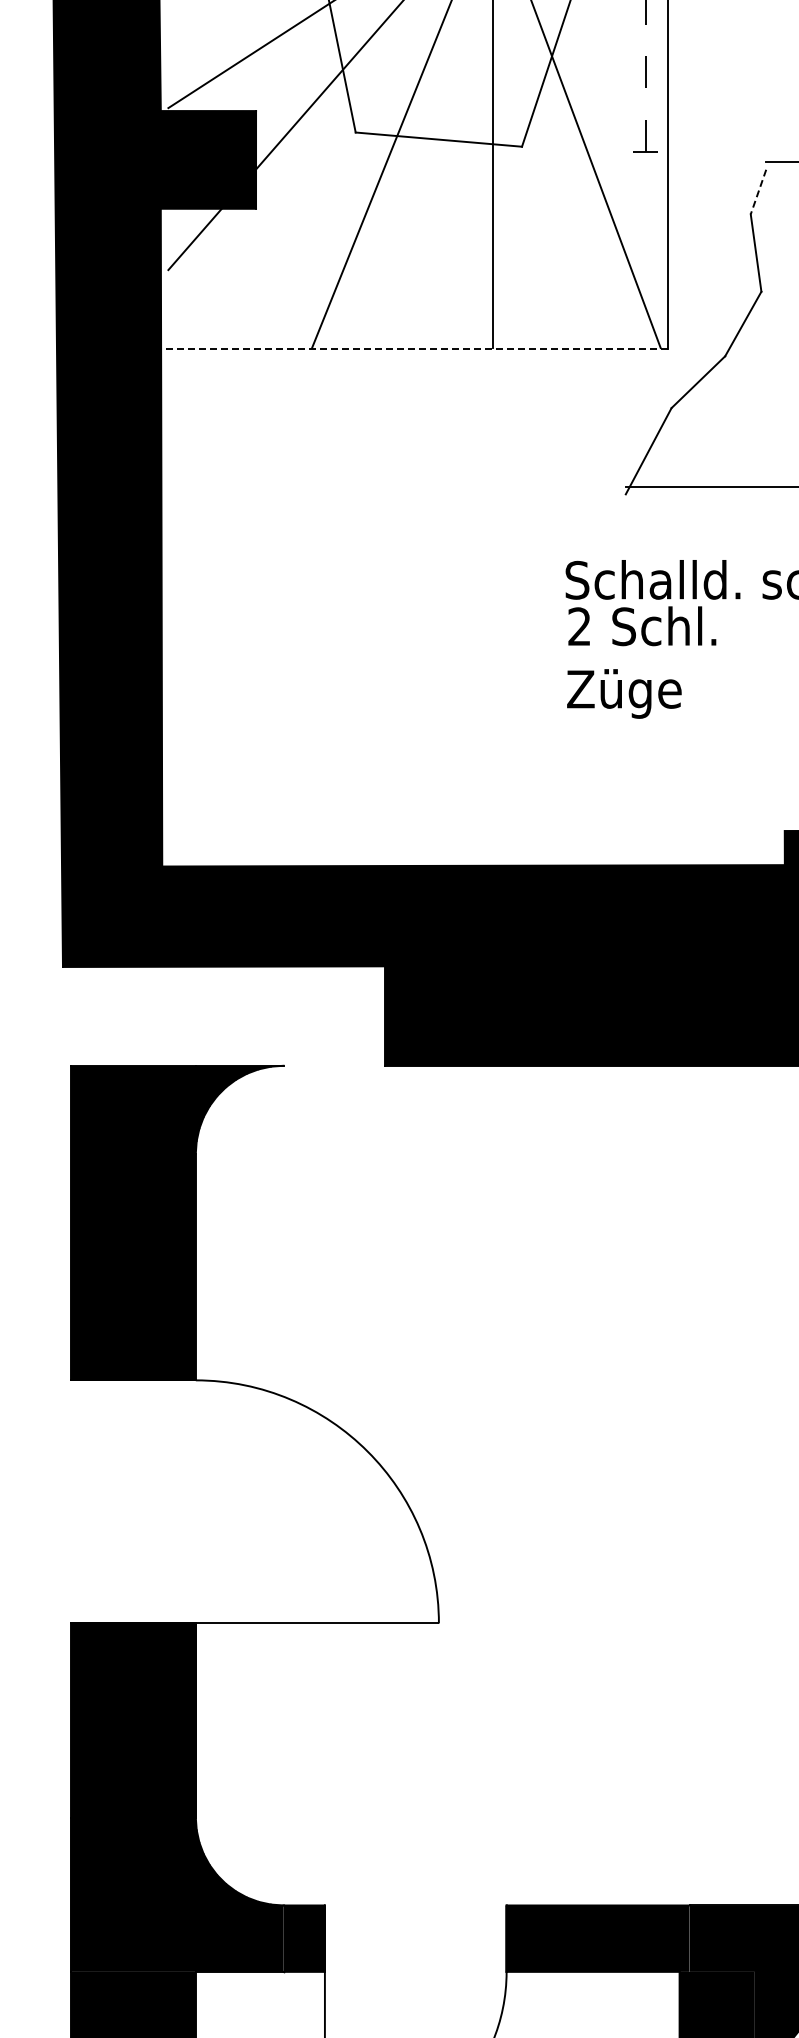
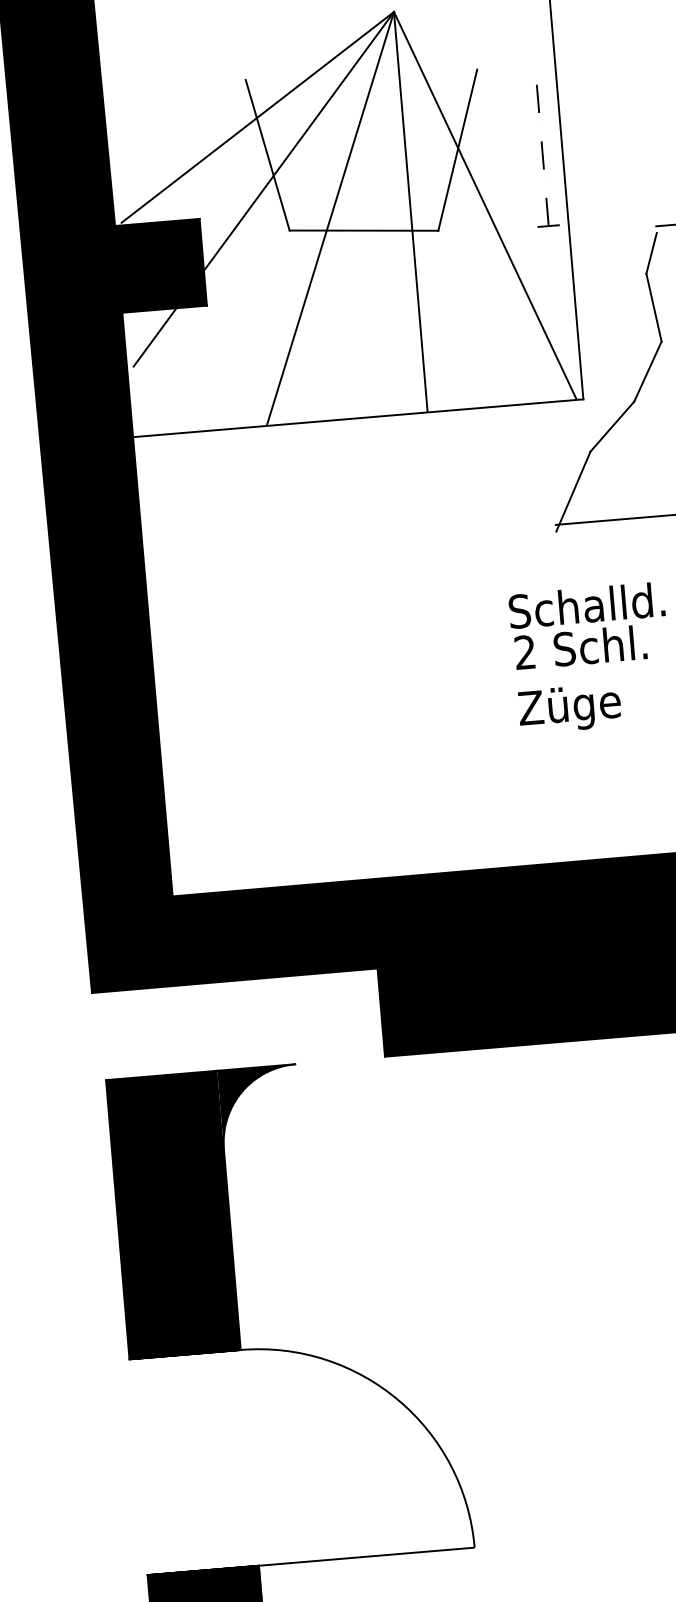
line: (758, 192) -> (651, 253), dashed -> solid
line: (414, 348) -> (357, 417), dashed -> solid

